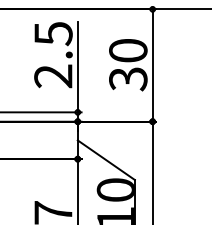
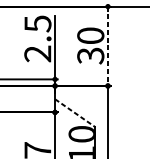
line: (152, 66) -> (107, 47), solid -> dashed
line: (106, 160) -> (75, 113), solid -> dashed

